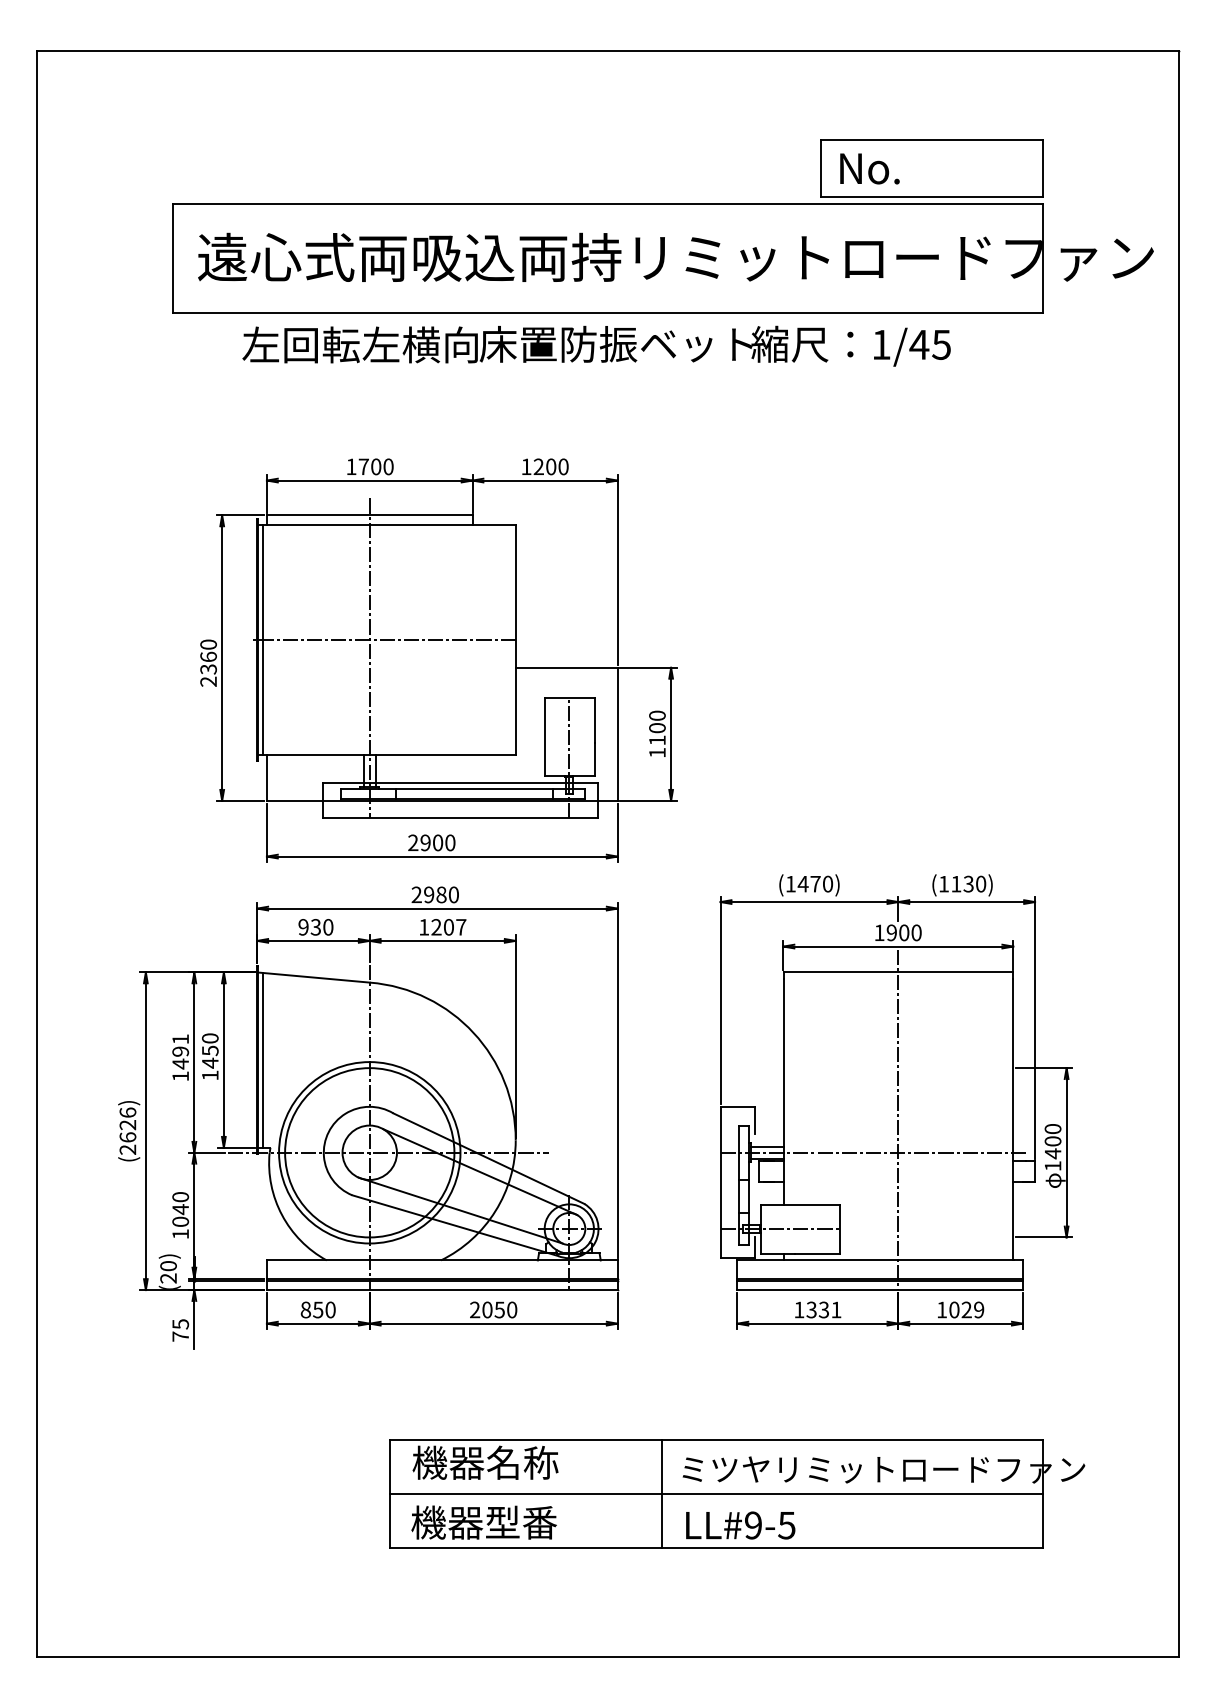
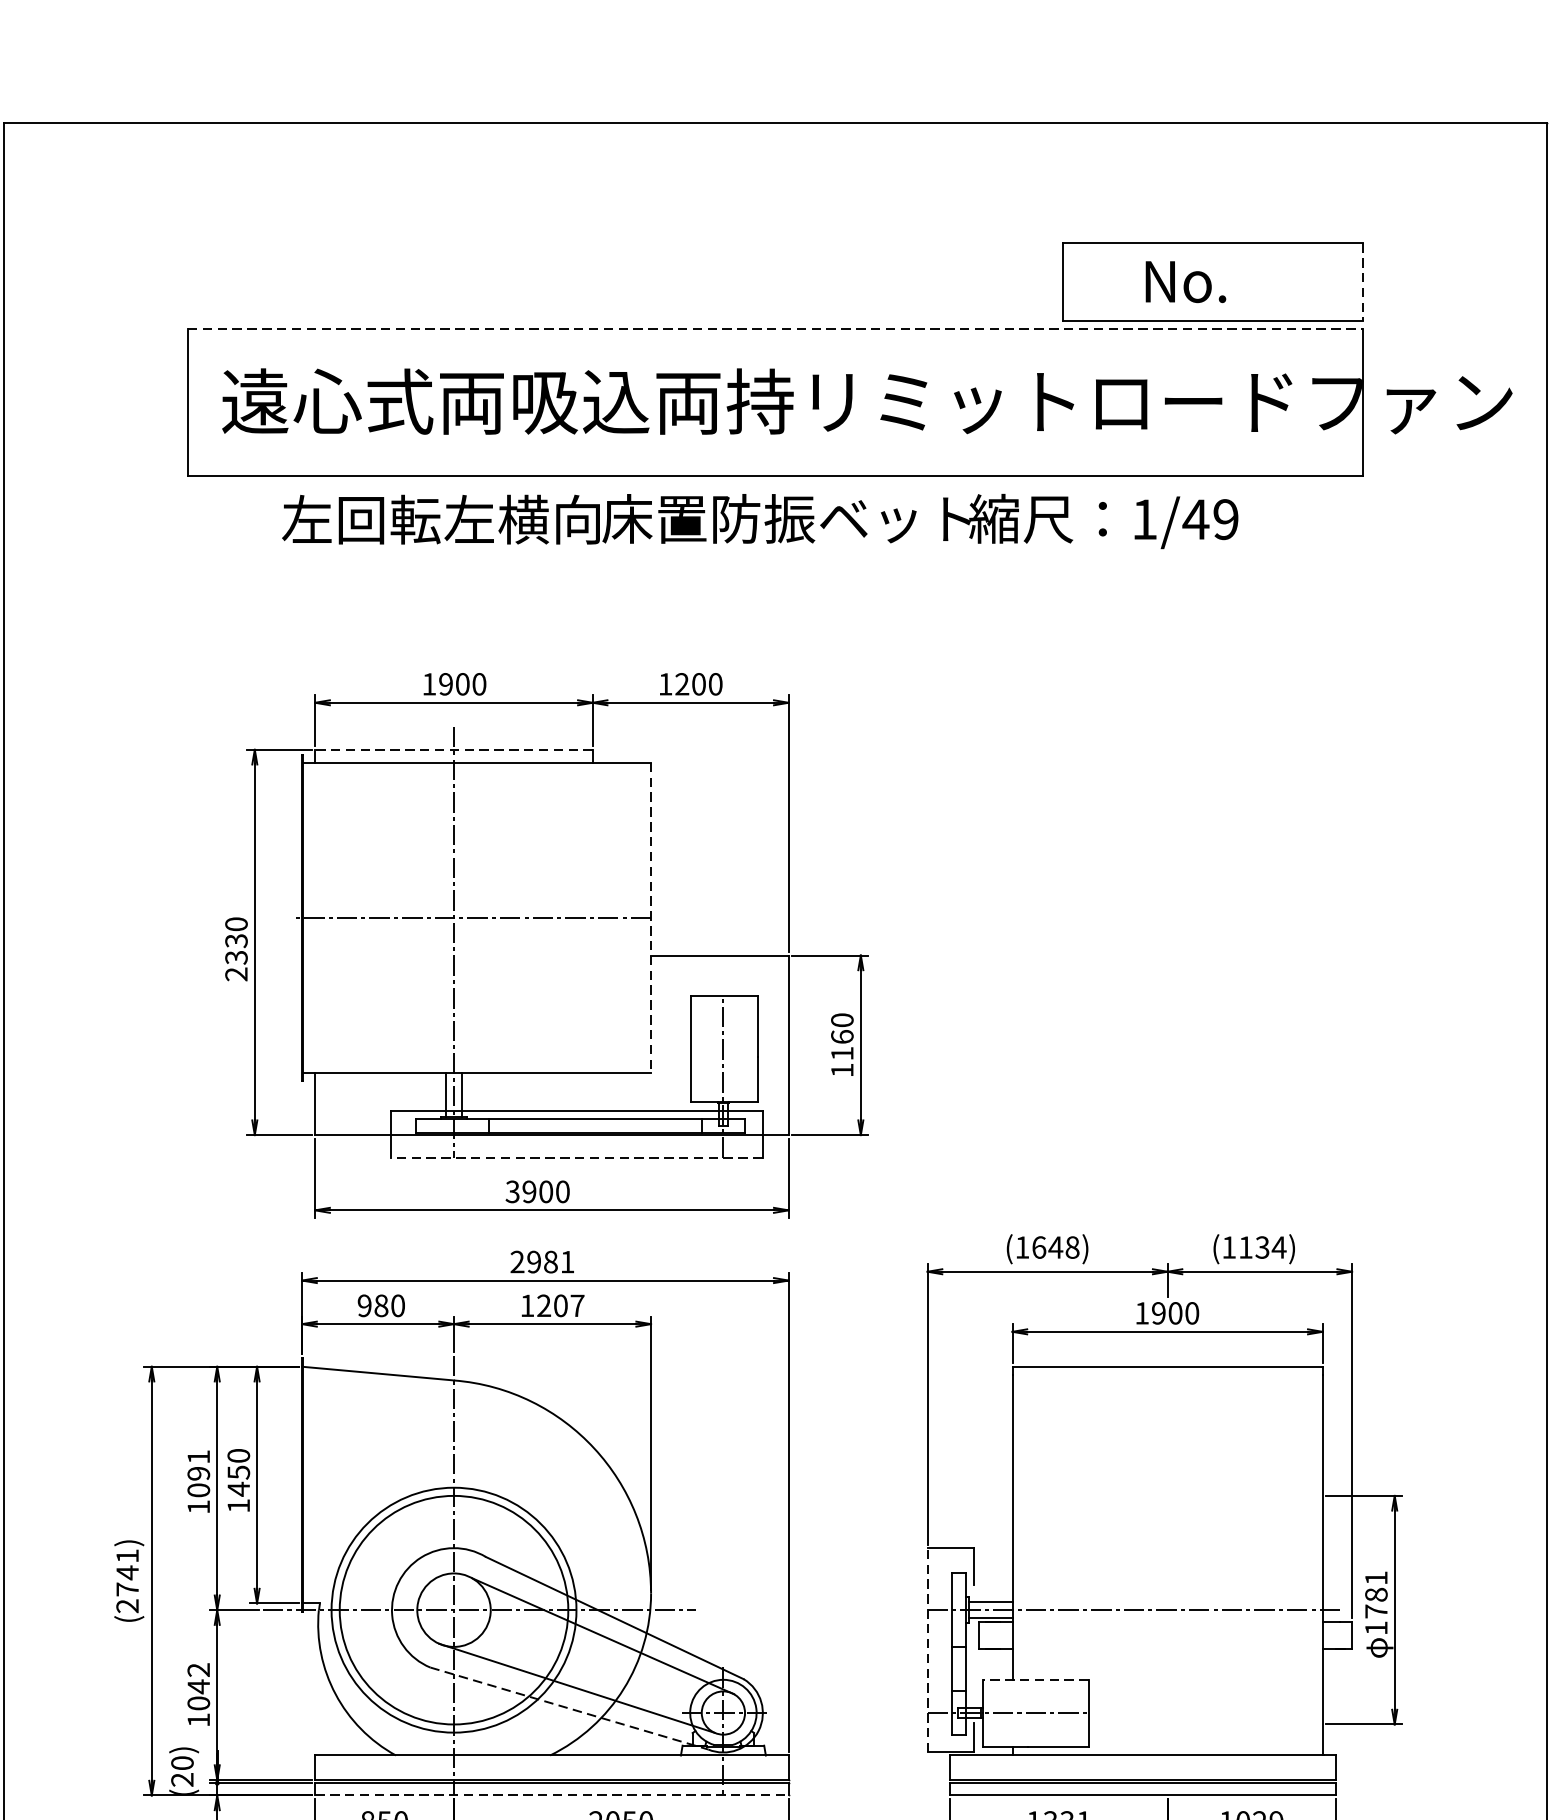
text: (869, 168) -> (1185, 281), moved
line: (1043, 168) -> (1363, 281), solid -> dashed
line: (608, 203) -> (776, 328), solid -> dashed
text: (941, 344) -> (1225, 519), 1/45 -> 1/49
text: (363, 466) -> (445, 683), 1700 -> 1900
line: (369, 515) -> (453, 749), solid -> dashed
line: (263, 639) -> (310, 917), removed
line: (515, 639) -> (650, 917), solid -> dashed
text: (208, 656) -> (236, 940), 2360 -> 2330
text: (657, 728) -> (842, 1037), 1100 -> 1160
line: (460, 817) -> (576, 1157), solid -> dashed
text: (413, 843) -> (513, 1192), 2900 -> 3900
text: (815, 883) -> (1055, 1246), (1470) -> (1648)
text: (980, 883) -> (1278, 1246), (1130) -> (1134)
text: (453, 894) -> (567, 1261), 2980 -> 2981
text: (315, 927) -> (380, 1306), 930 -> 980
line: (263, 1060) -> (310, 1485), removed
text: (180, 1063) -> (198, 1489), 1491 -> 1091
line: (898, 1120) -> (1167, 1566), removed
text: (127, 1124) -> (126, 1572), (2626) -> (2741)
text: (1052, 1141) -> (1375, 1594), 1400 -> 1781
line: (720, 1182) -> (927, 1650), solid -> dashed
text: (180, 1197) -> (198, 1670), 1040 -> 1042
line: (800, 1204) -> (1035, 1679), solid -> dashed
line: (455, 1225) -> (569, 1708), solid -> dashed
line: (442, 1290) -> (552, 1796), solid -> dashed

